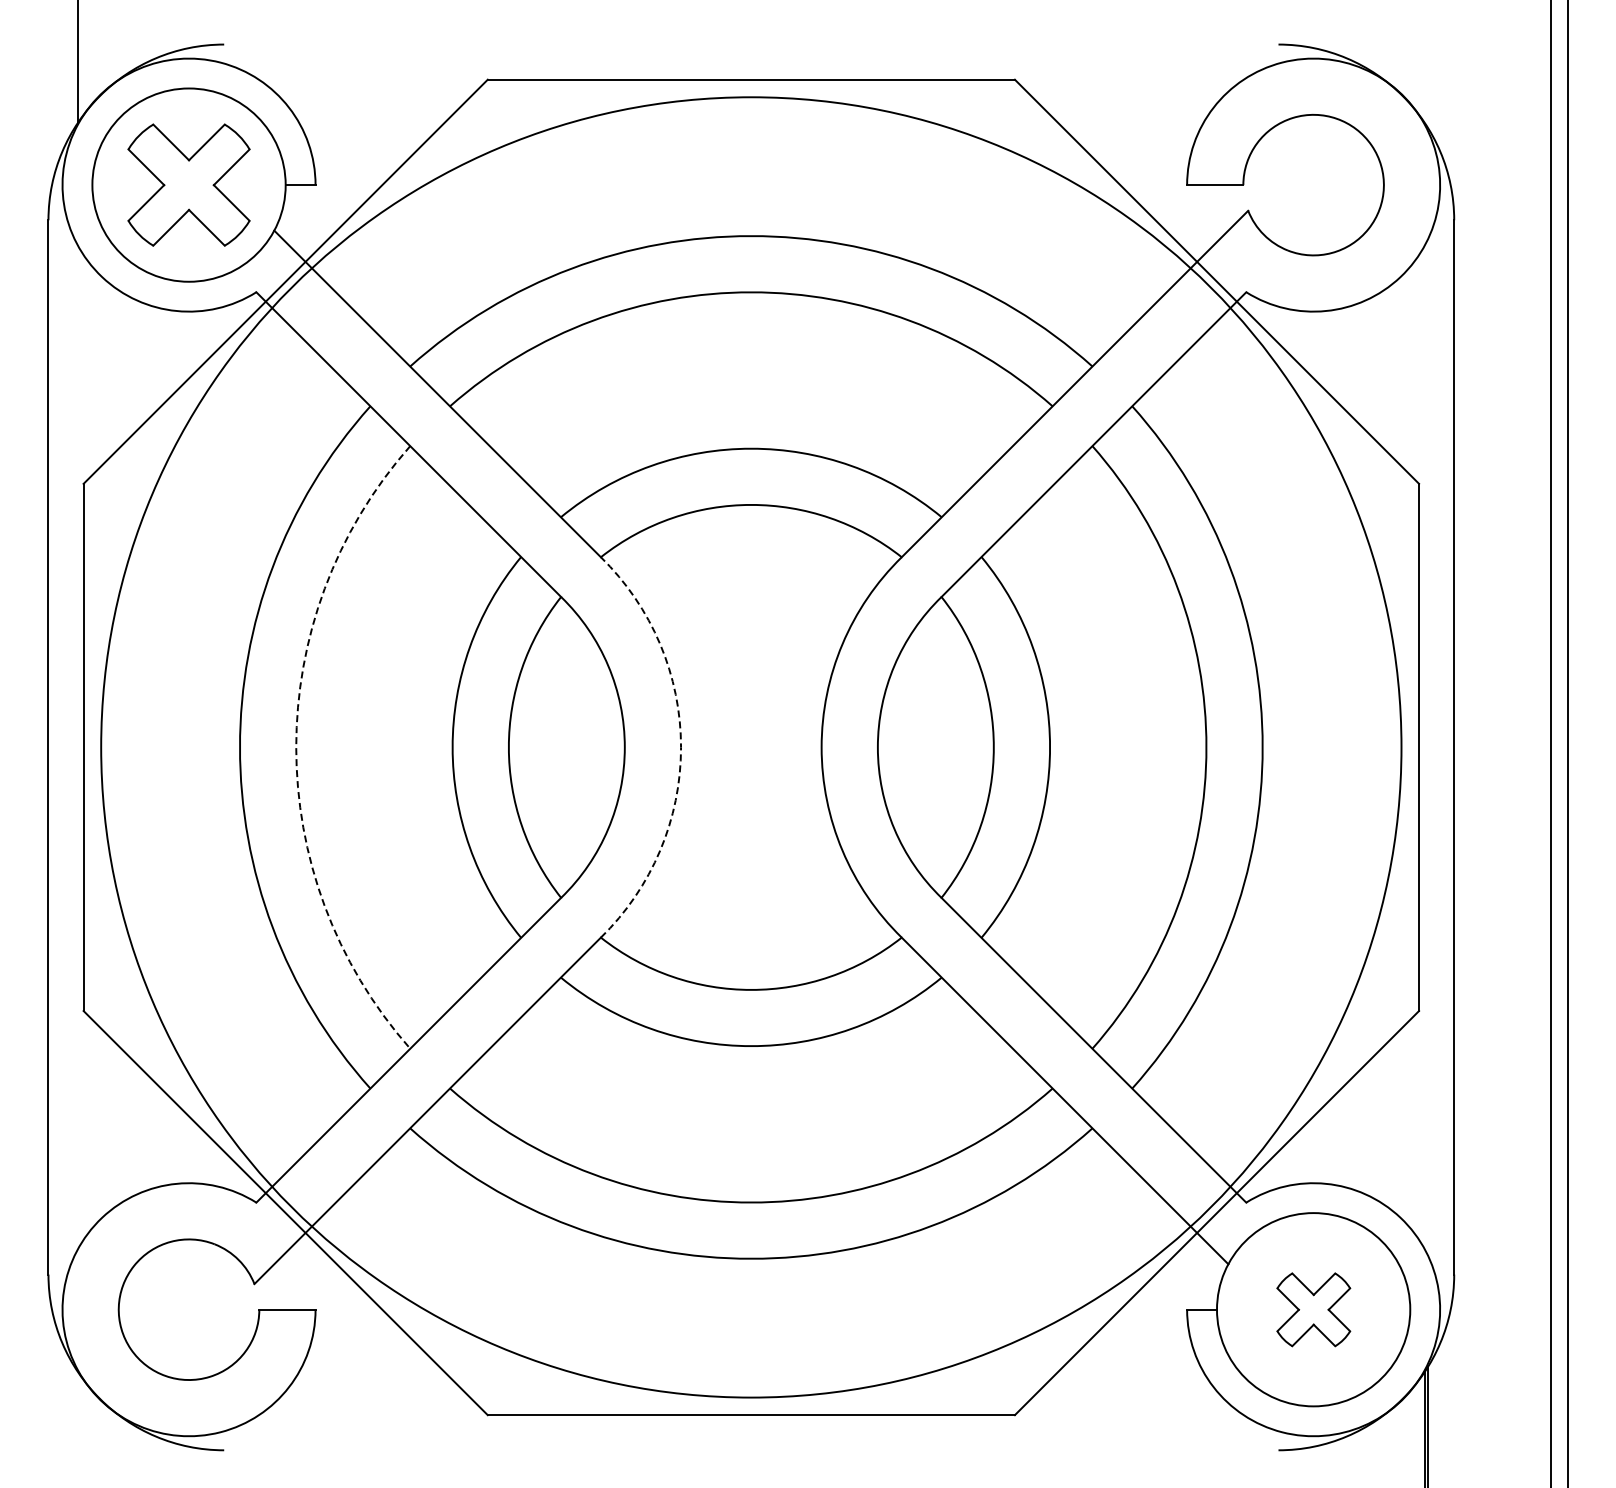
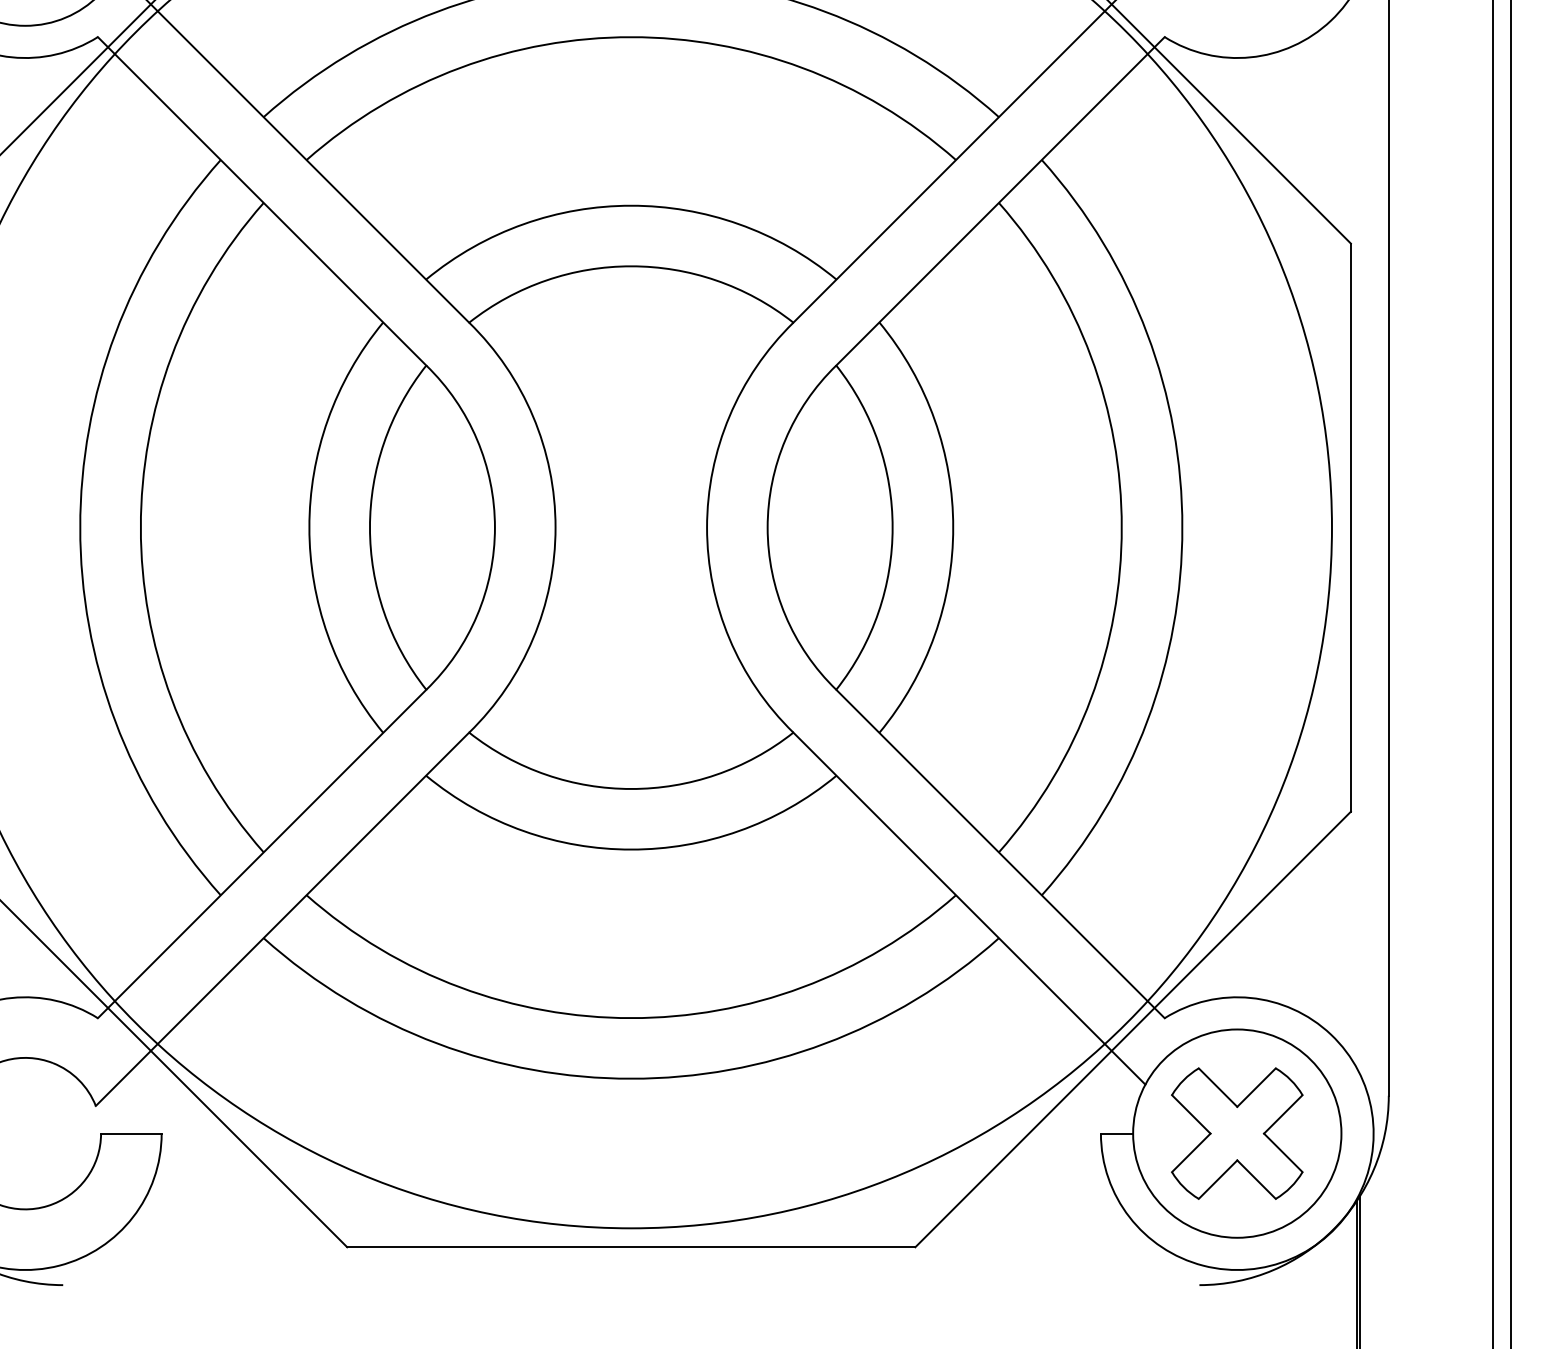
arc: (296, 747) -> (141, 527), dashed -> solid
arc: (681, 747) -> (556, 527), dashed -> solid
part: (1313, 1309) -> (1237, 1133), size x1.67

